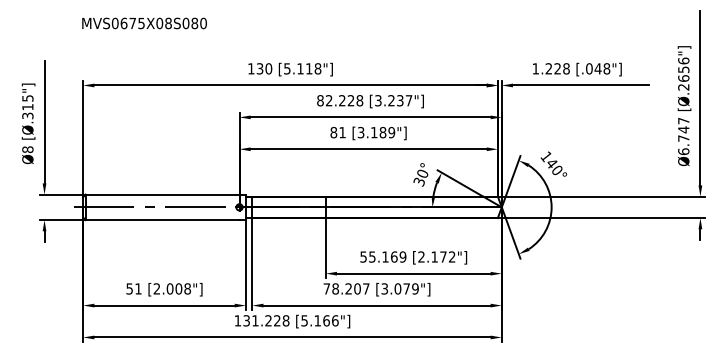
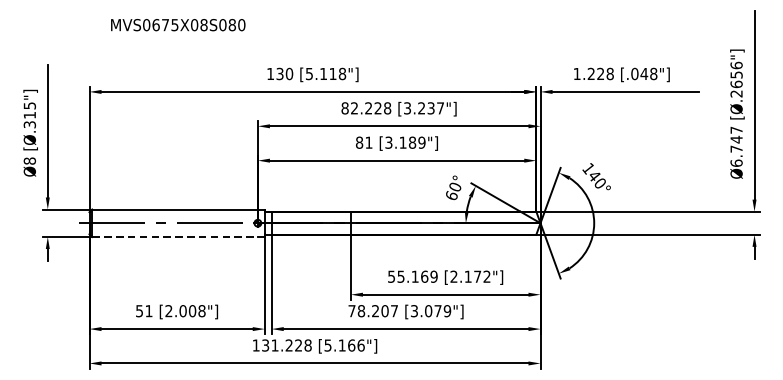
text: (144, 23) -> (178, 25), moved
text: (418, 181) -> (450, 195), 30° -> 60°
line: (162, 220) -> (174, 237), solid -> dashed

